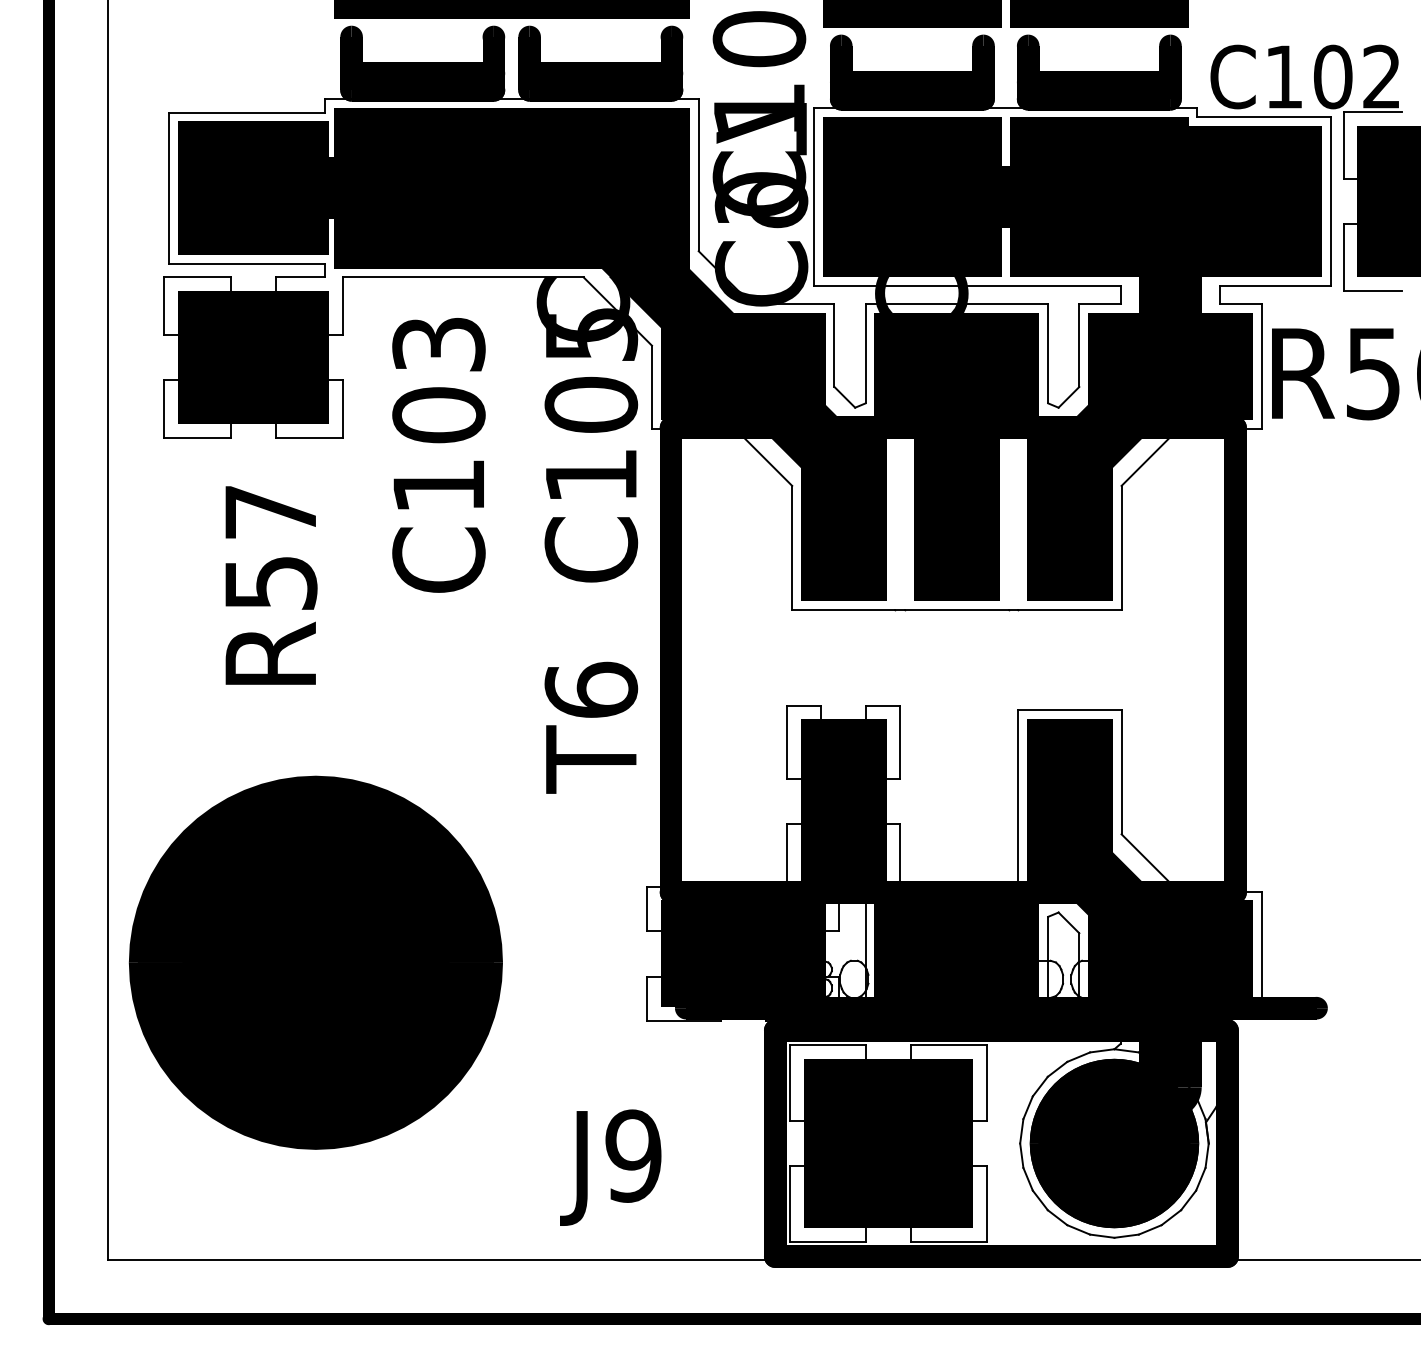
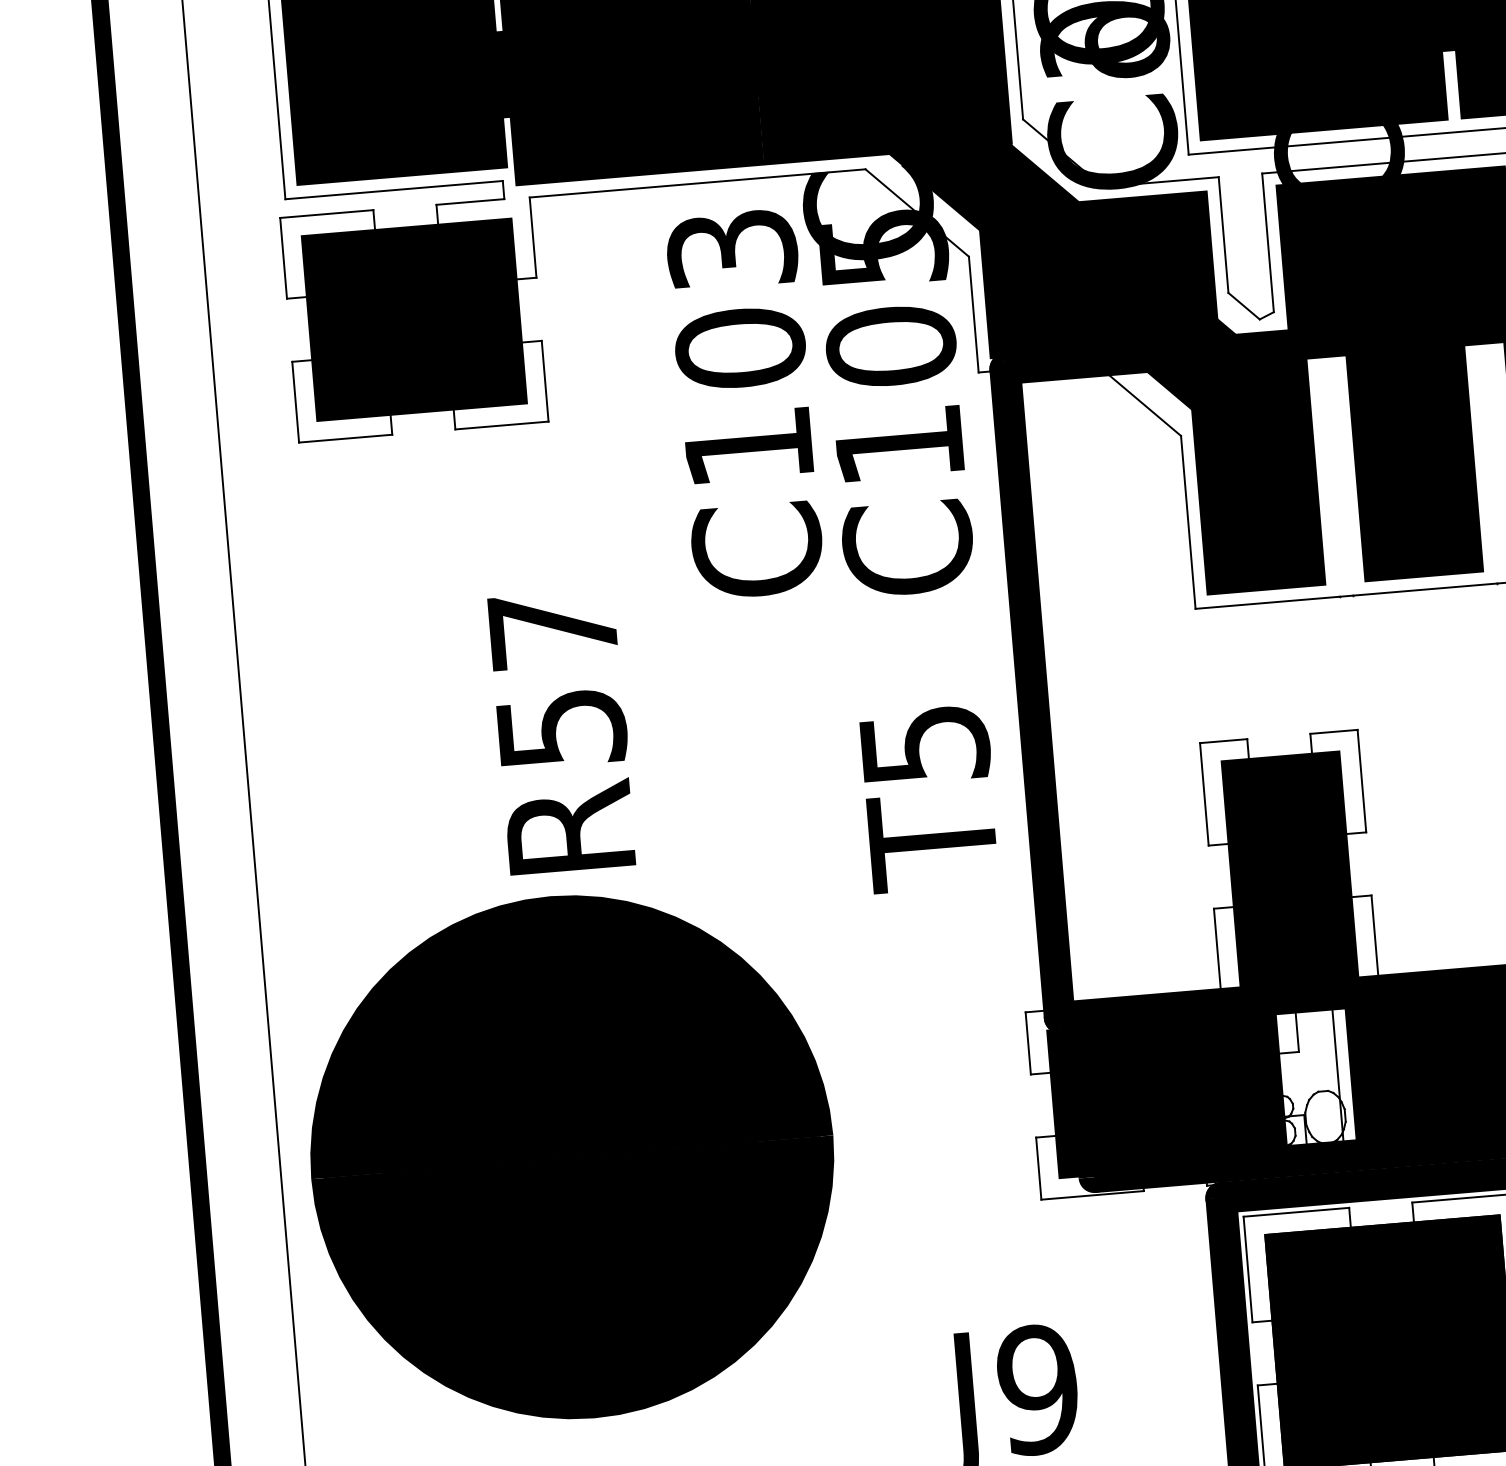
text: (438, 455) -> (744, 404), moved
text: (271, 585) -> (562, 731), moved
text: (591, 689) -> (924, 743), T6 -> T5

